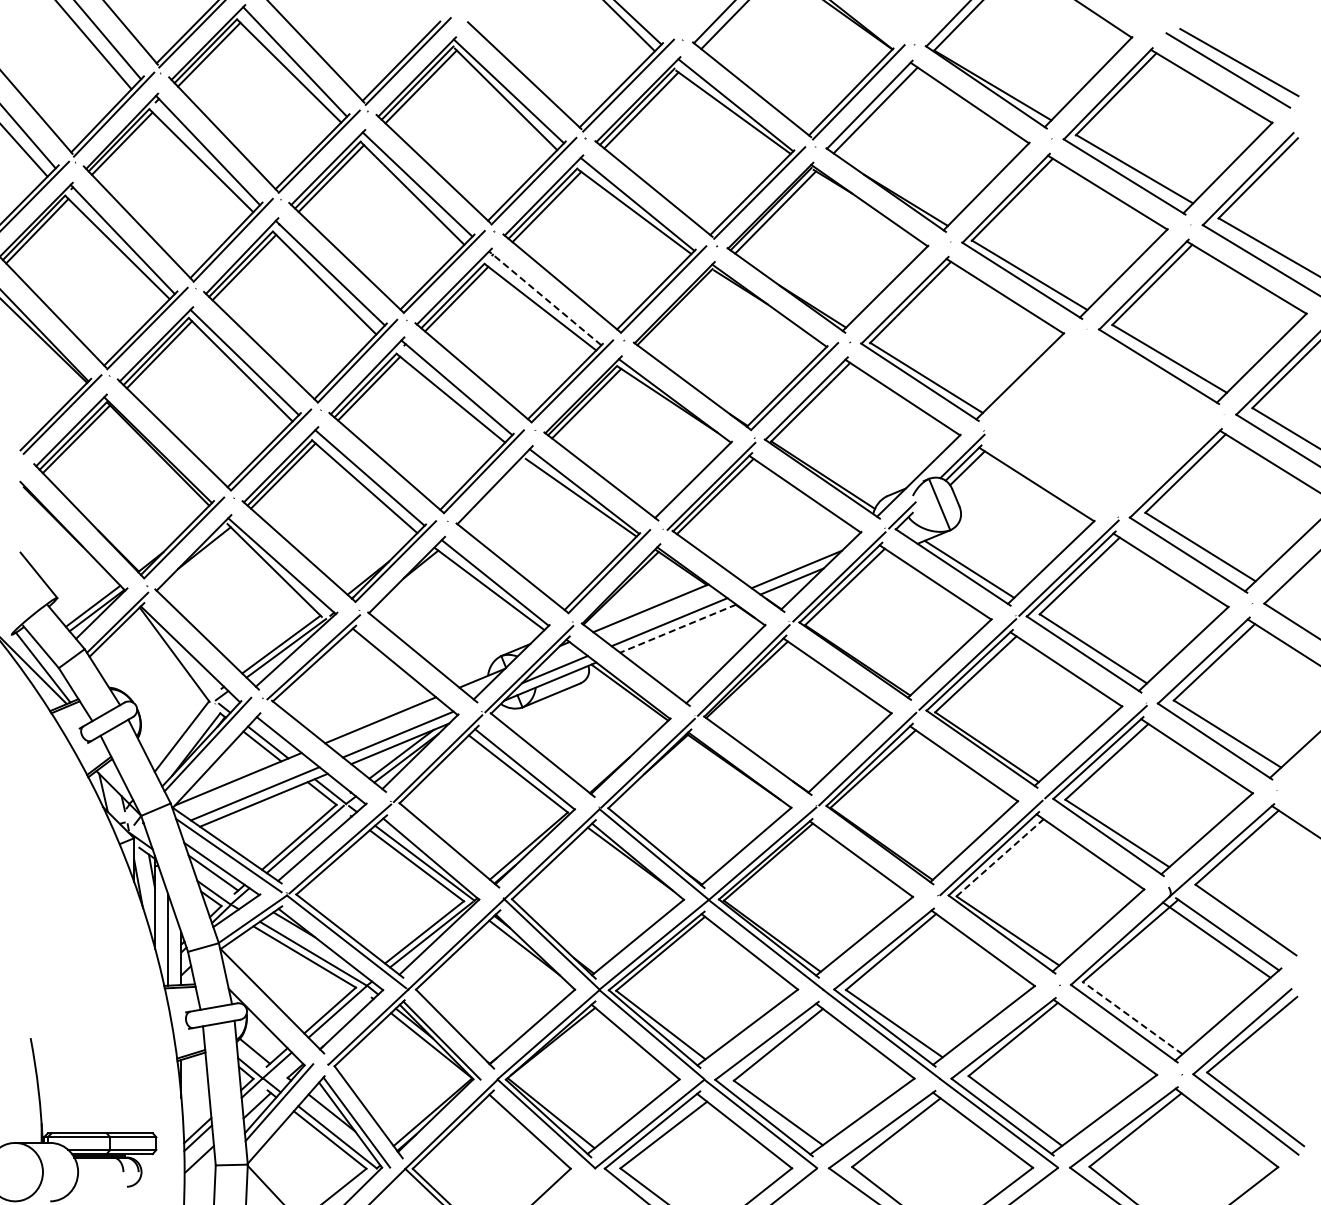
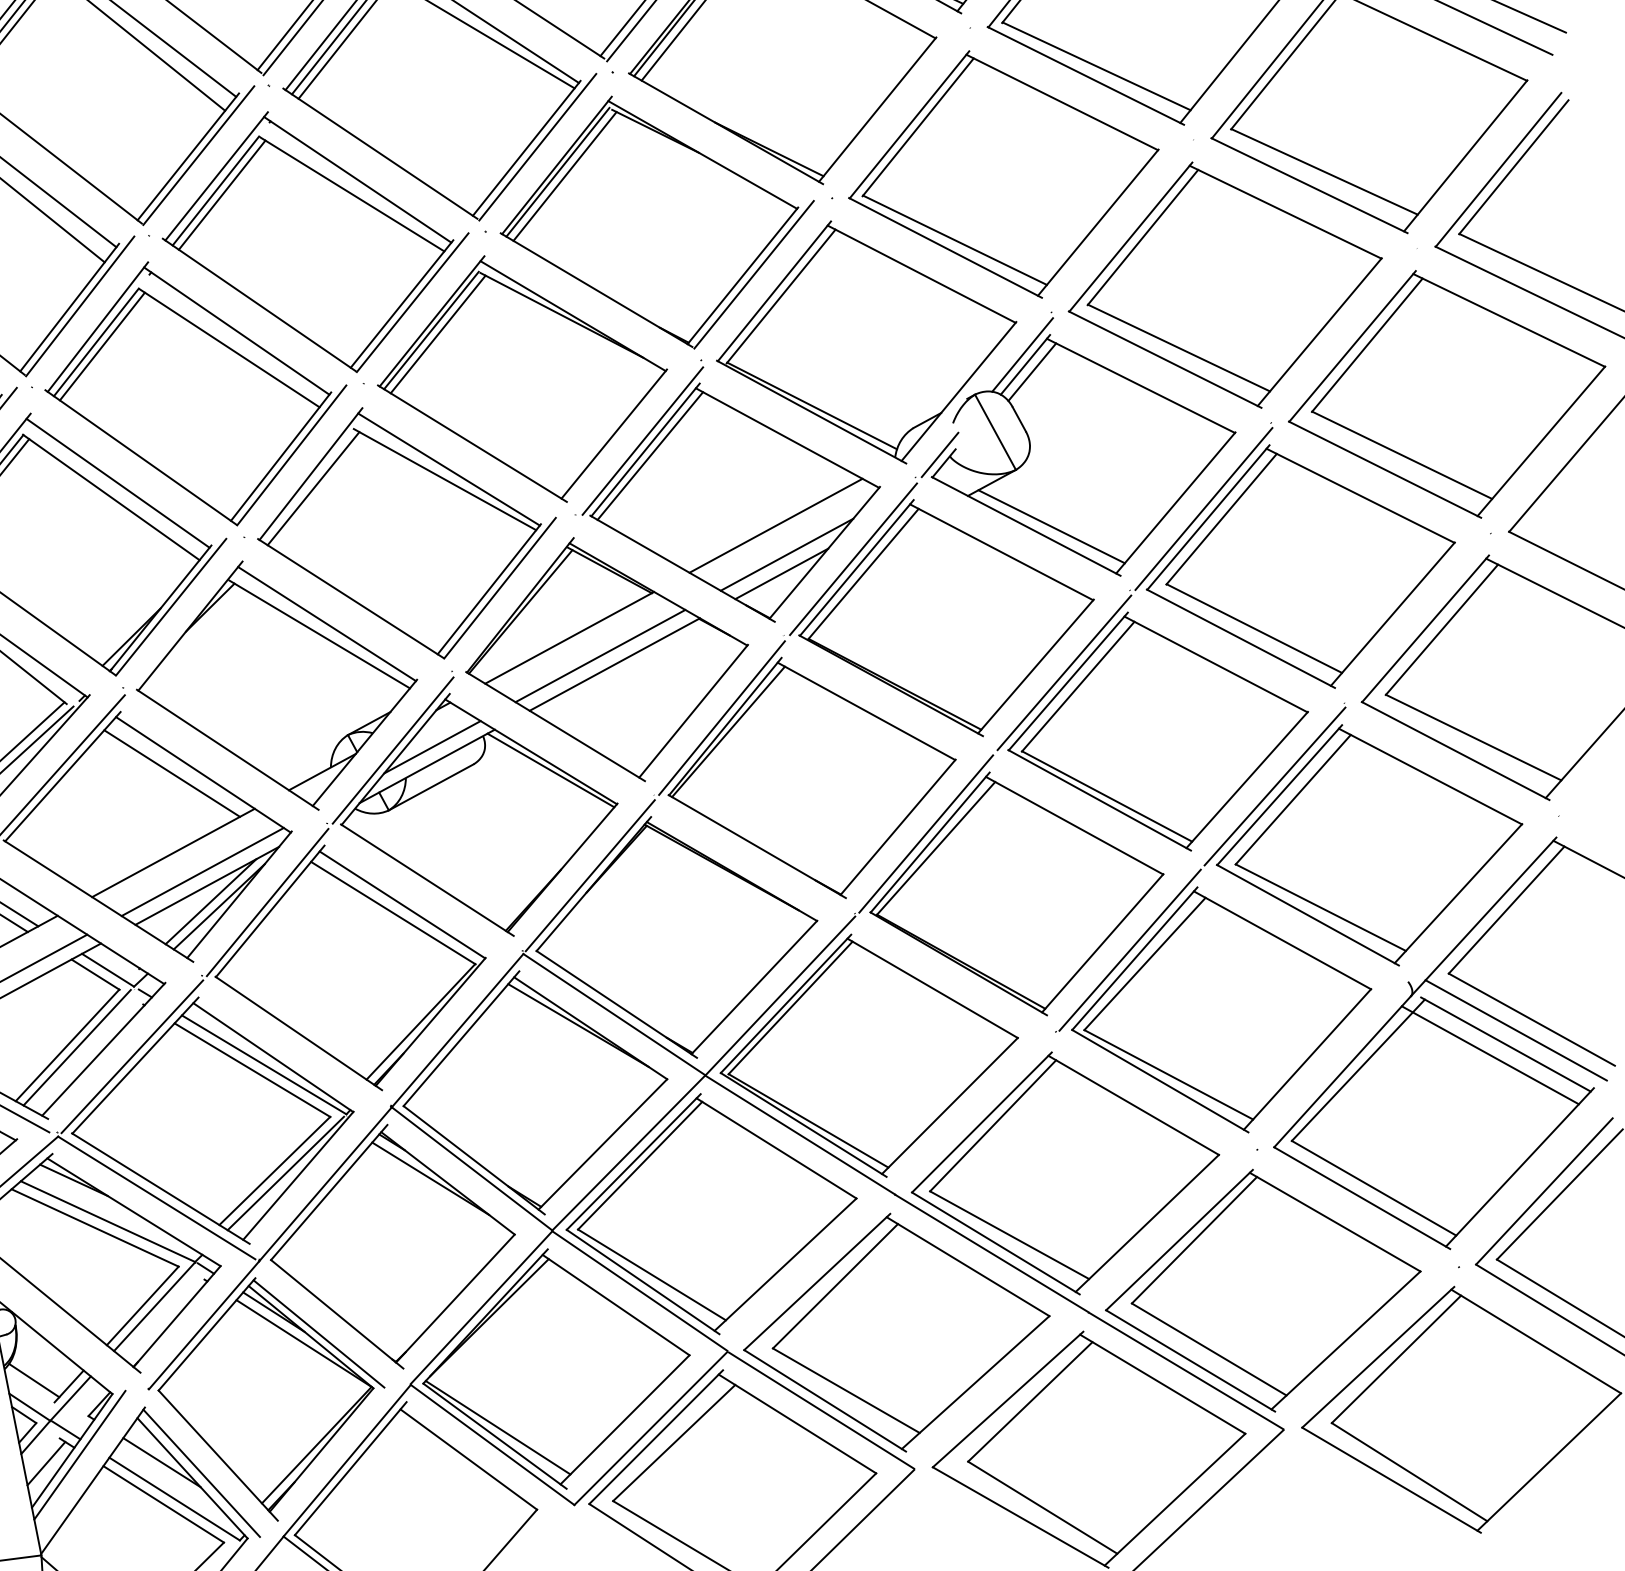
line: (544, 298) -> (356, 180), dashed -> solid
line: (678, 310) -> (563, 176), added
part: (1097, 424) -> (1224, 284), added
line: (495, 494) -> (313, 488), added
line: (791, 549) -> (775, 525), added
line: (678, 628) -> (615, 664), dashed -> solid
line: (385, 668) -> (172, 772), added
line: (1000, 857) -> (1145, 963), dashed -> solid
line: (1235, 925) -> (1516, 1029), added
line: (1132, 1018) -> (1373, 1188), dashed -> solid

